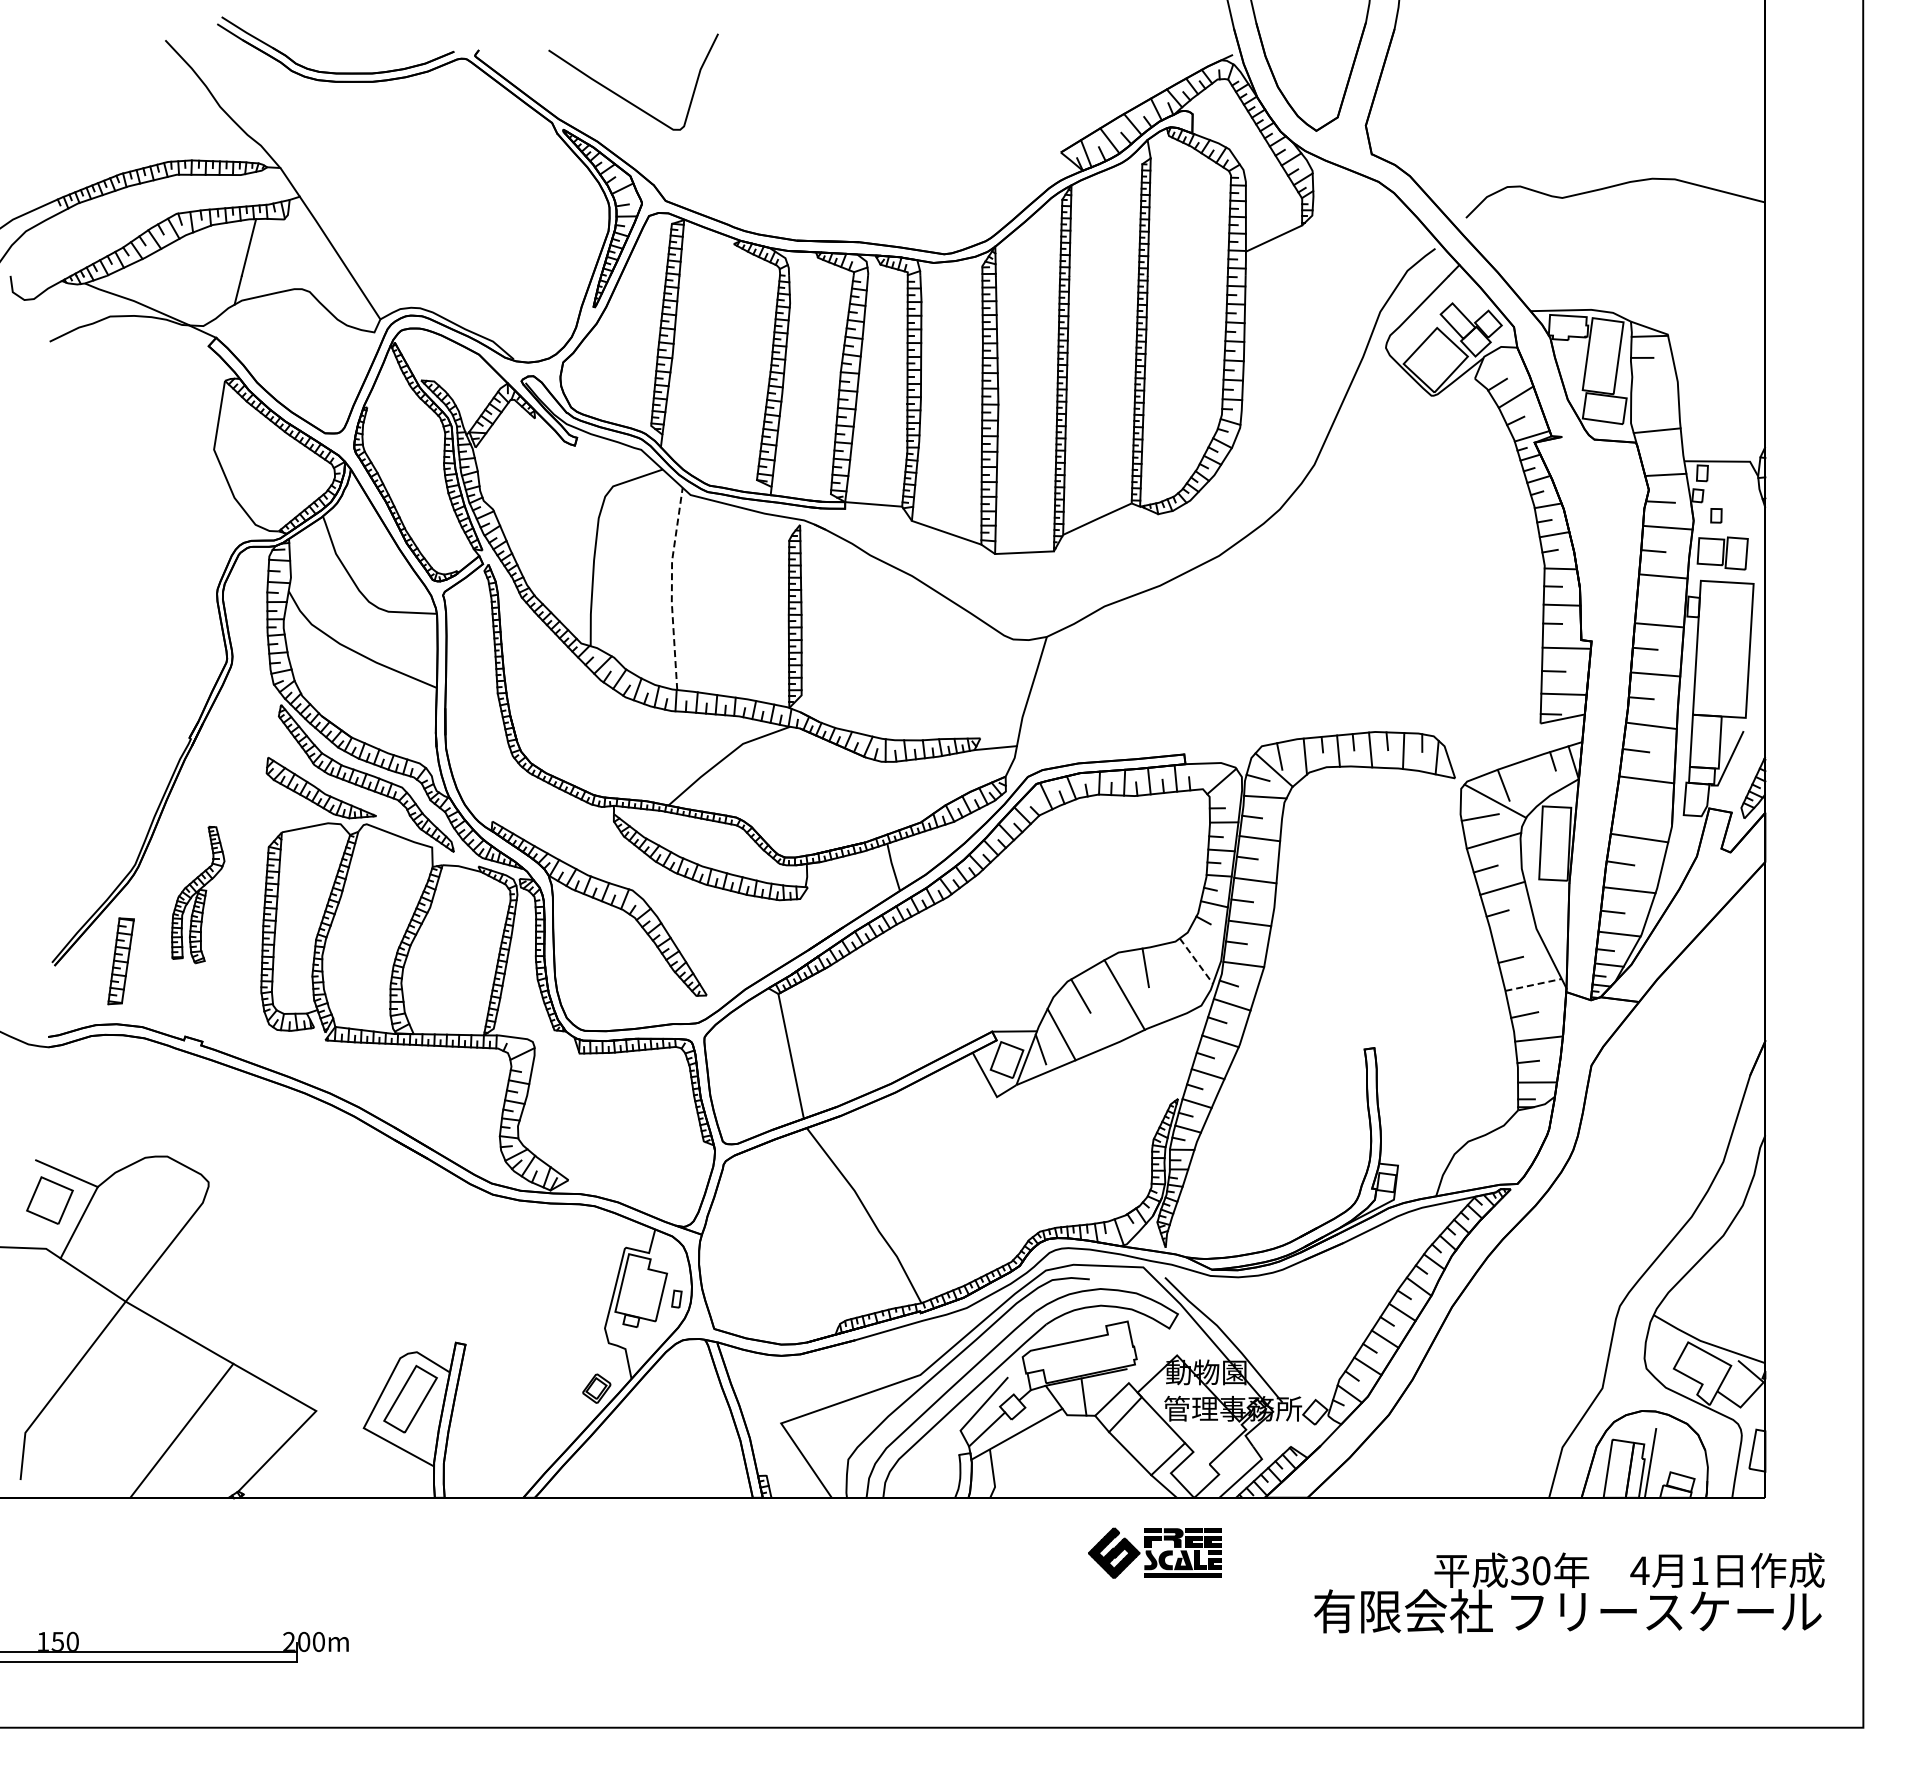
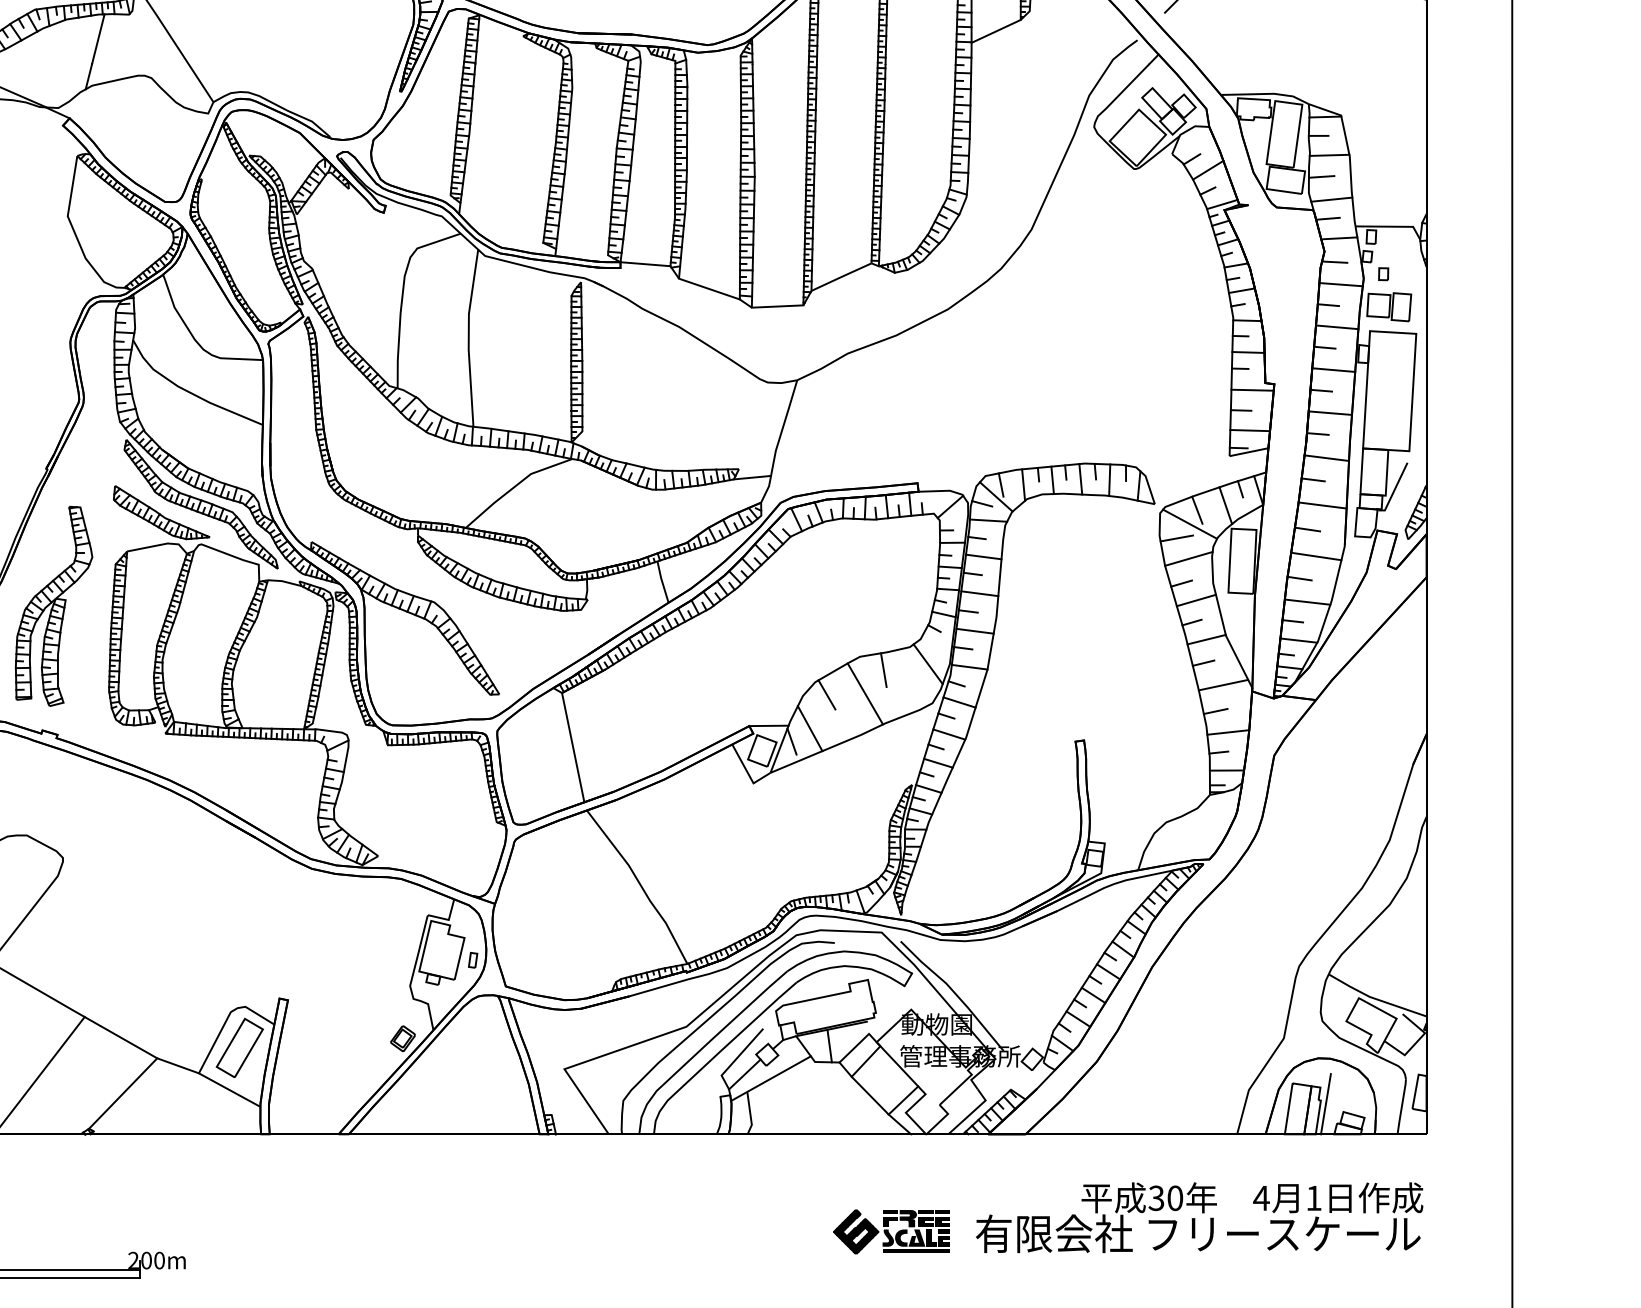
line: (1654, 379) -> (1329, 154), added
line: (1645, 404) -> (1321, 176), added
line: (1652, 452) -> (1327, 218), added
line: (671, 587) -> (468, 337), dashed -> solid
line: (1649, 599) -> (1325, 347), added
line: (1535, 780) -> (1225, 506), added
line: (1629, 807) -> (1307, 529), added
part: (197, 894) -> (53, 605), size x1.67
line: (1514, 932) -> (1206, 639), added
line: (1196, 961) -> (928, 664), dashed -> solid
line: (1533, 984) -> (1223, 684), dashed -> solid
line: (339, 1419) -> (177, 1065), added
part: (1154, 1552) -> (891, 1231), moved
text: (1569, 1592) -> (1199, 1217), moved

